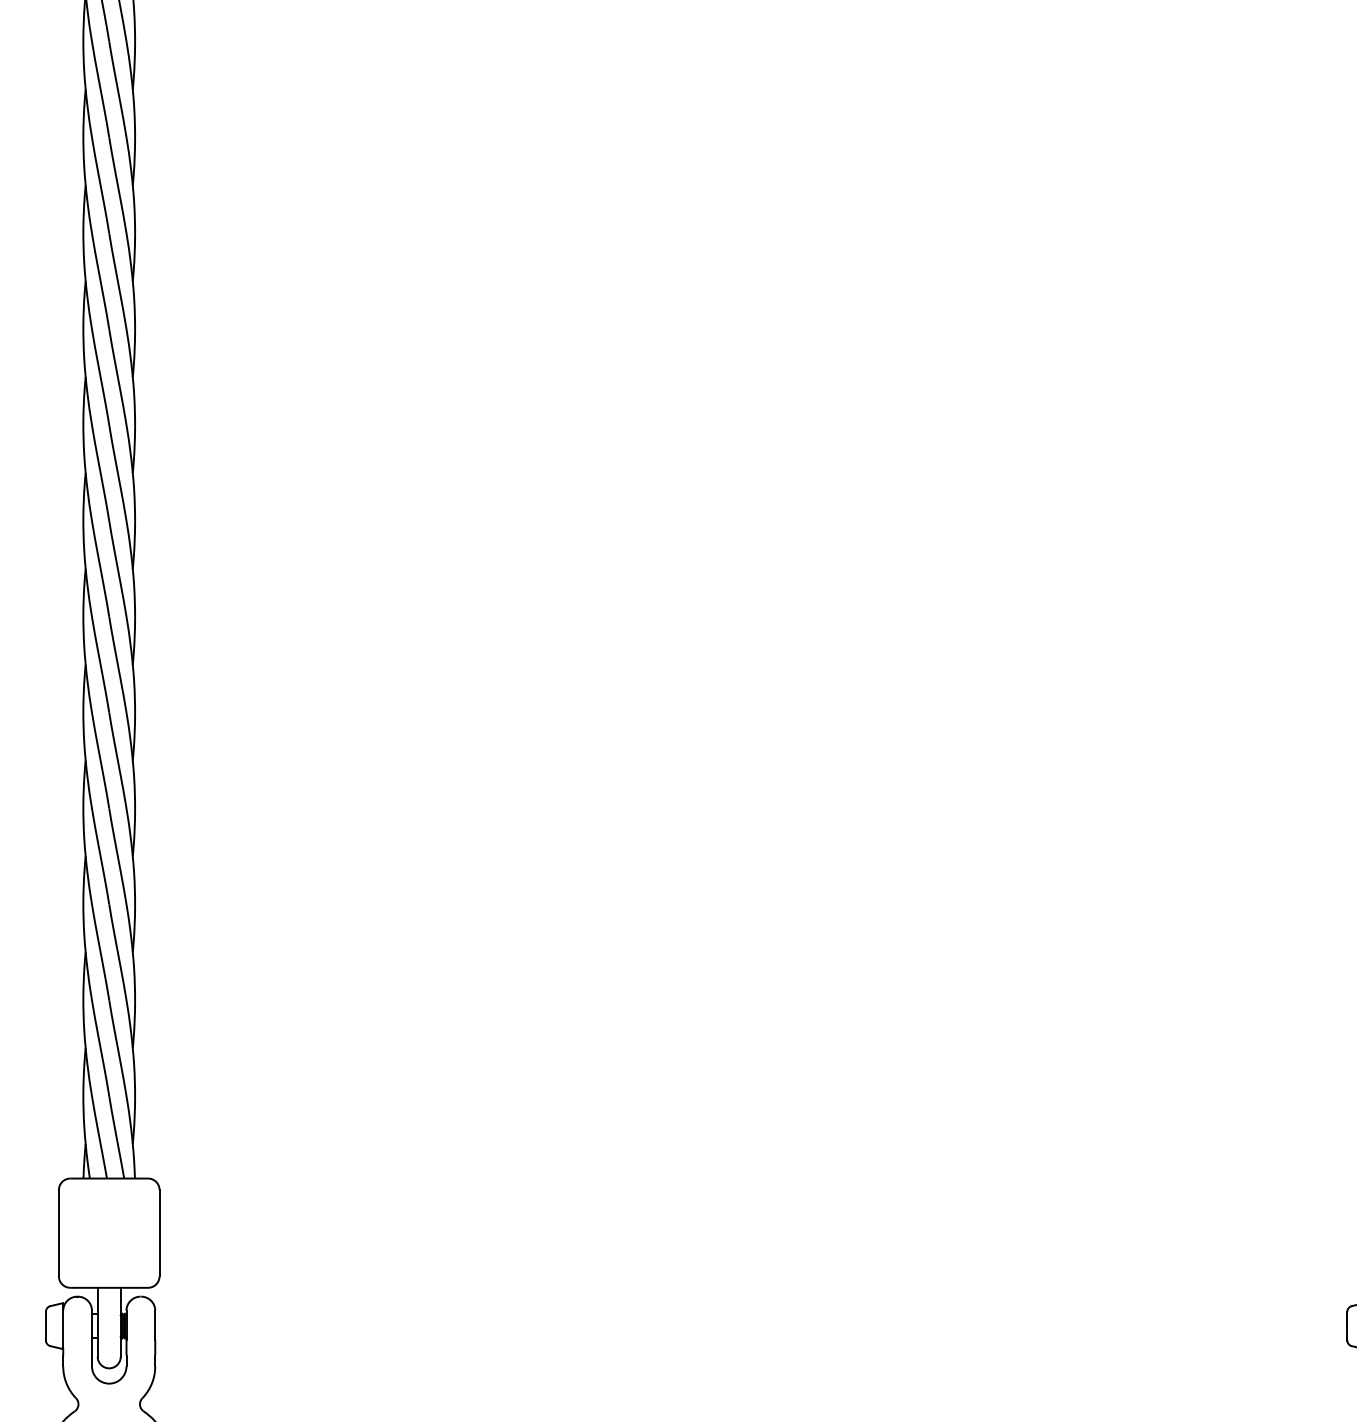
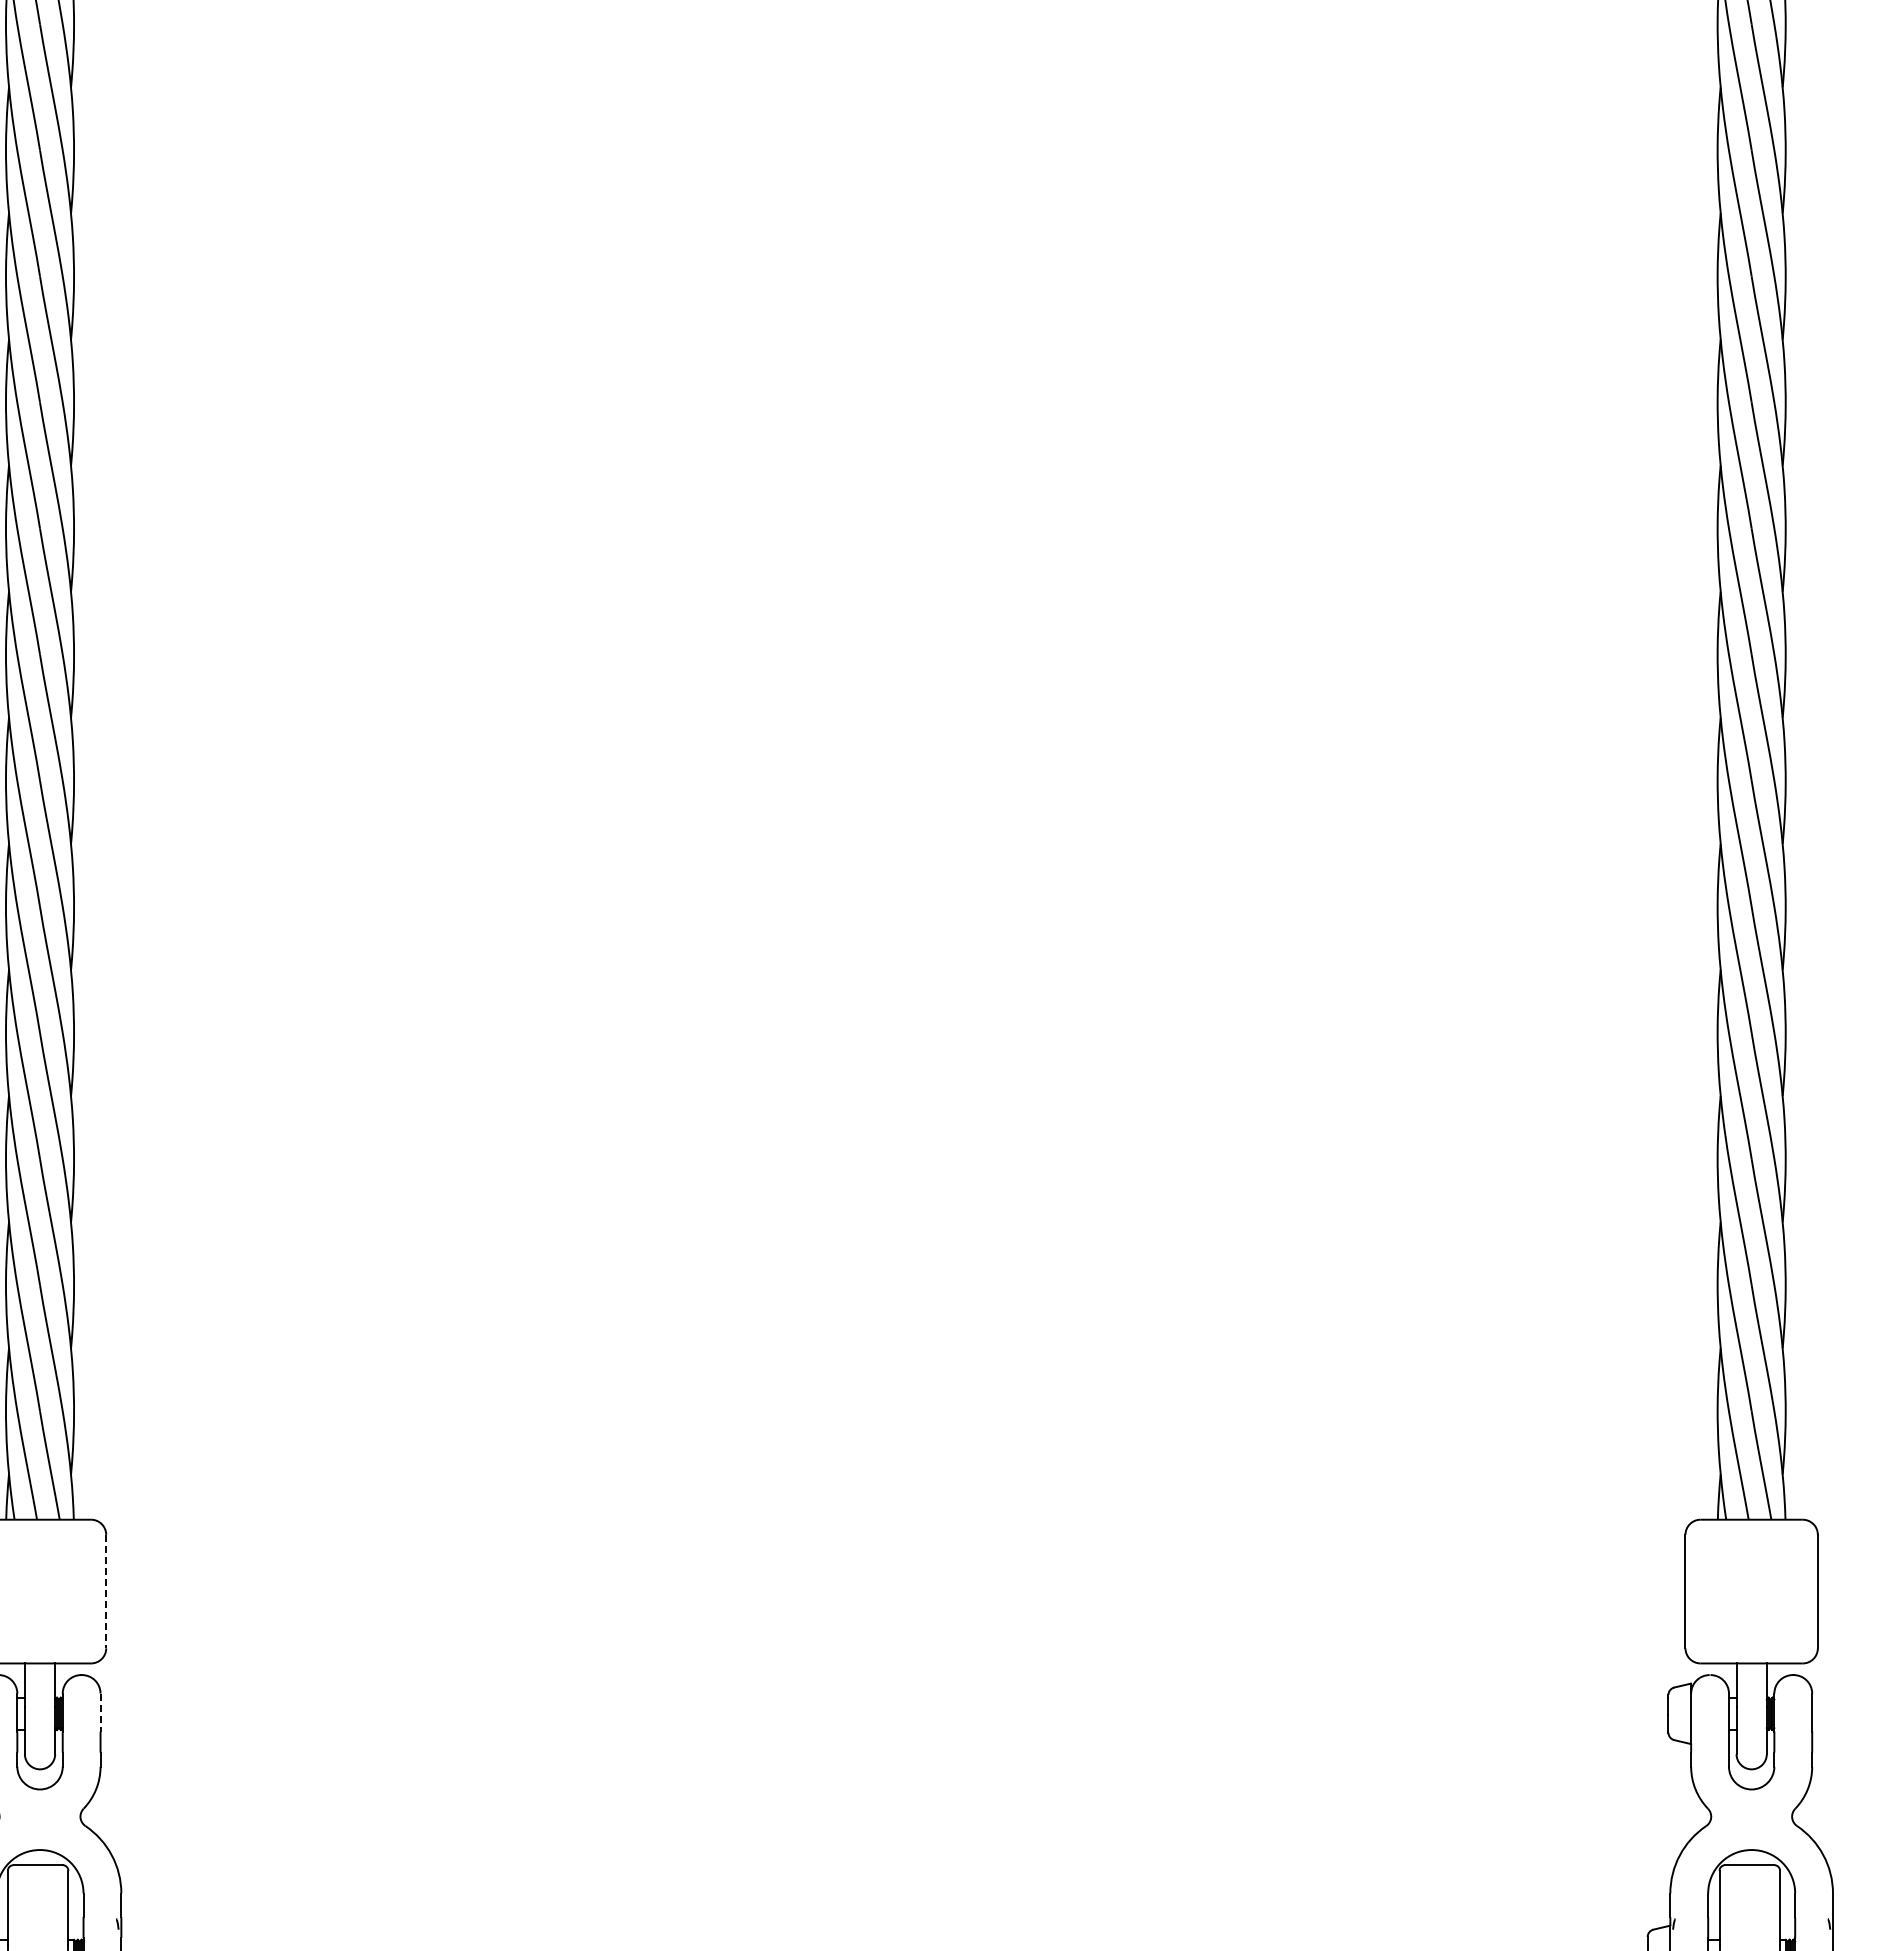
line: (159, 1233) -> (106, 1591), solid -> dashed
line: (155, 1325) -> (100, 1712), solid -> dashed

